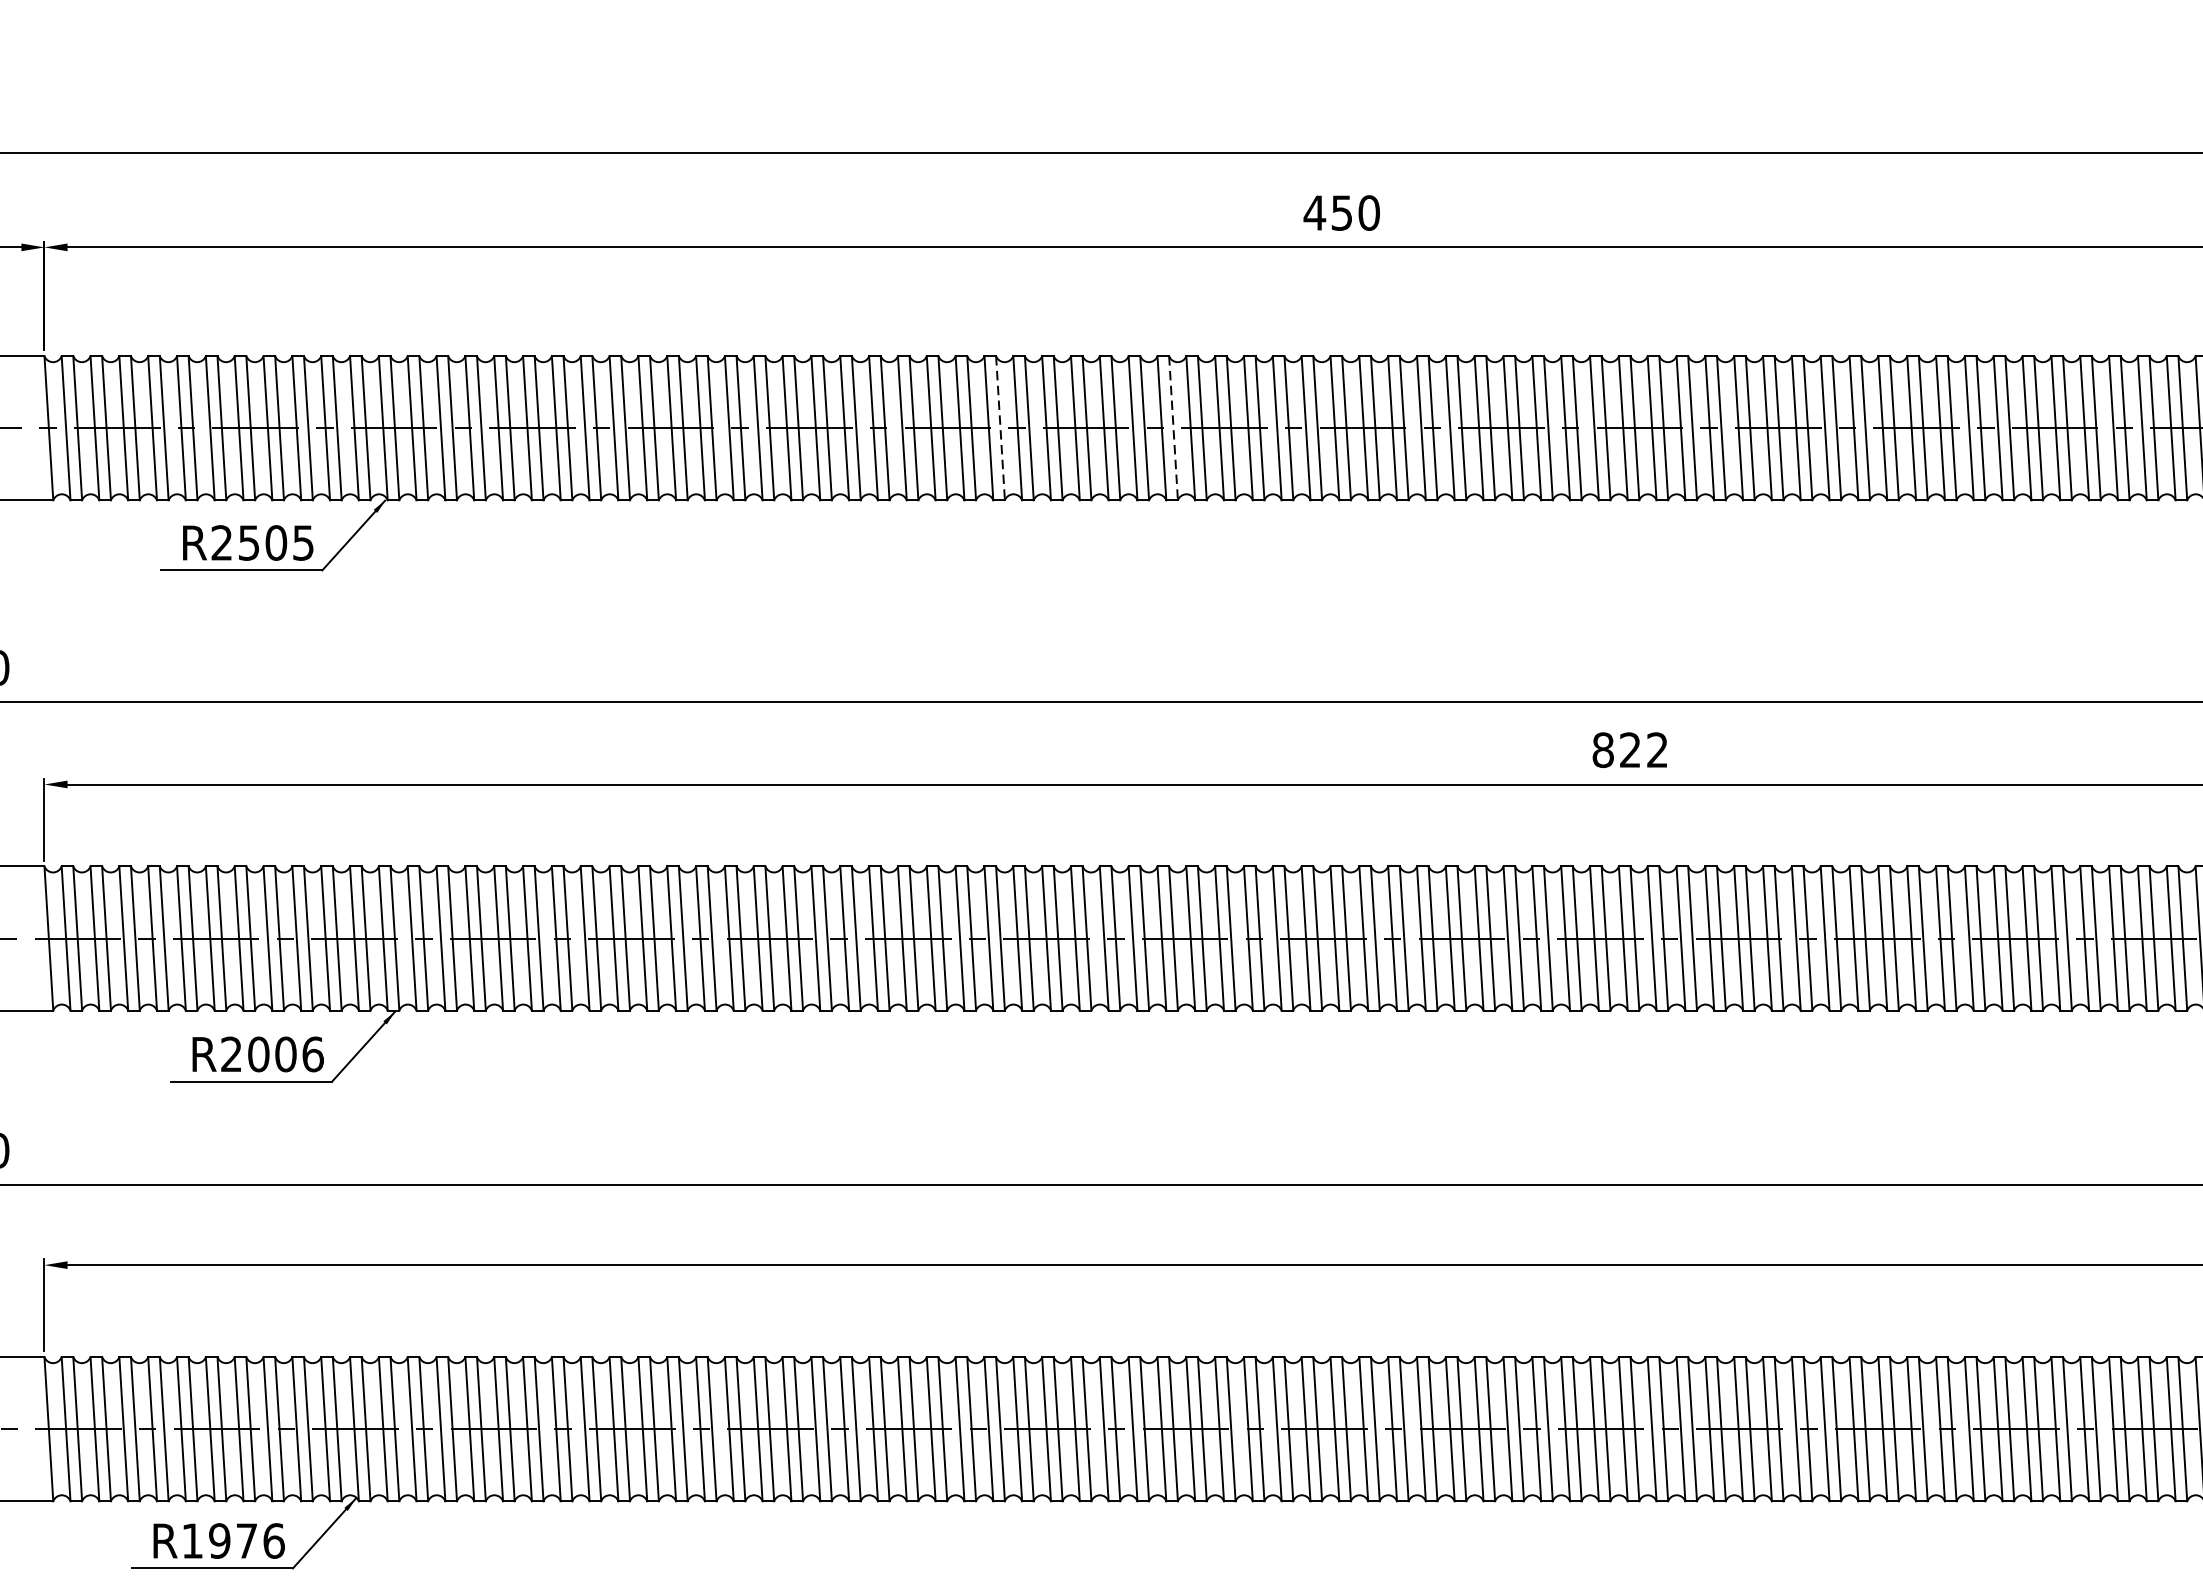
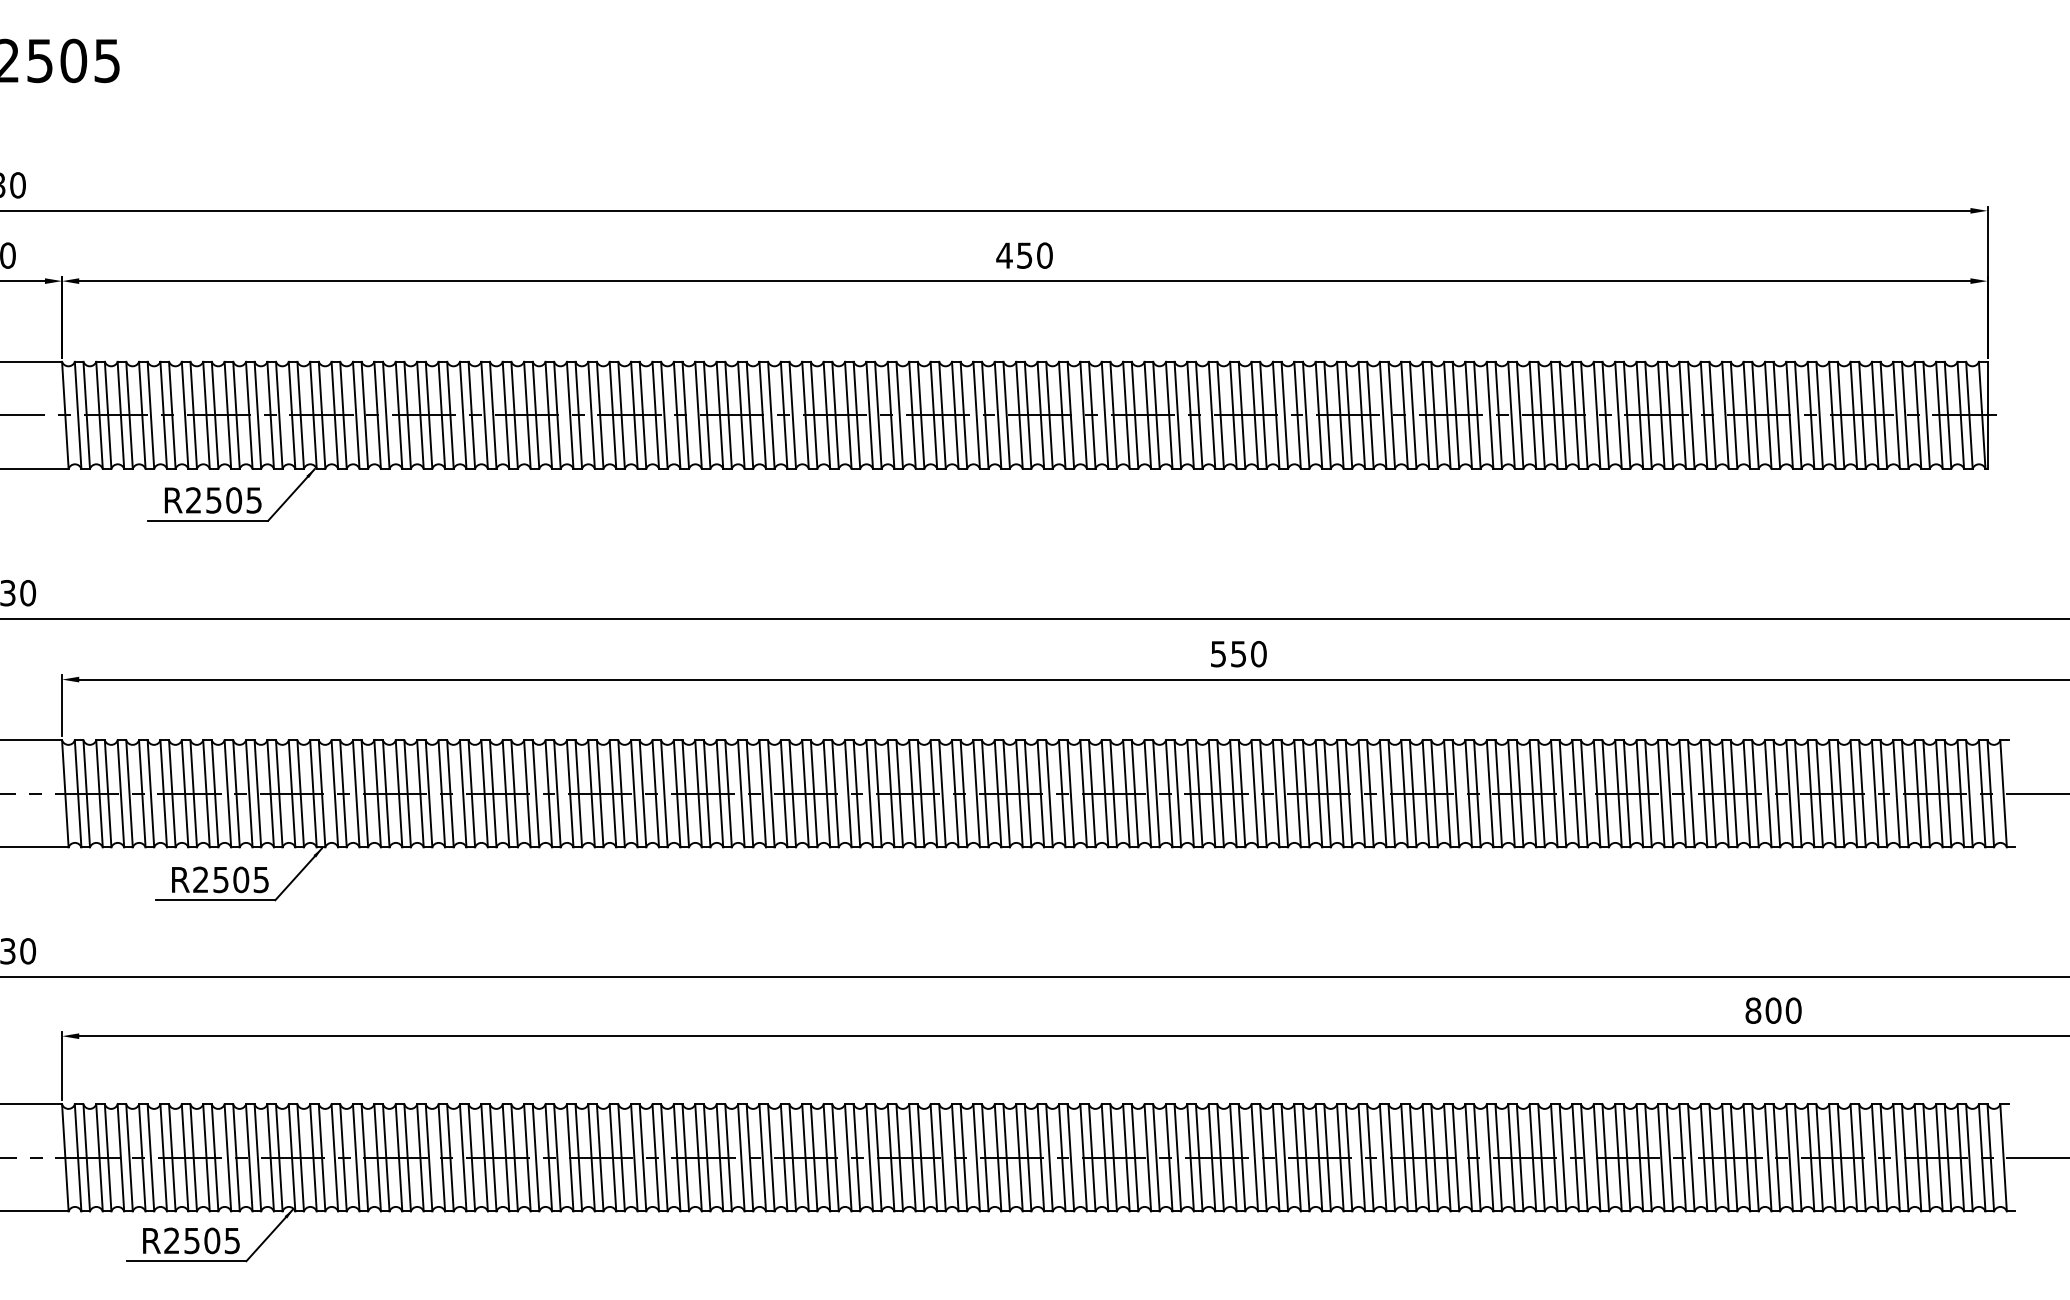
line: (1000, 428) -> (771, 415), dashed -> solid
line: (1173, 428) -> (899, 415), dashed -> solid
text: (1630, 749) -> (1238, 653), 822 -> 550
text: (286, 1053) -> (241, 879), R2006 -> R2505
text: (233, 1540) -> (202, 1240), R1976 -> R2505

